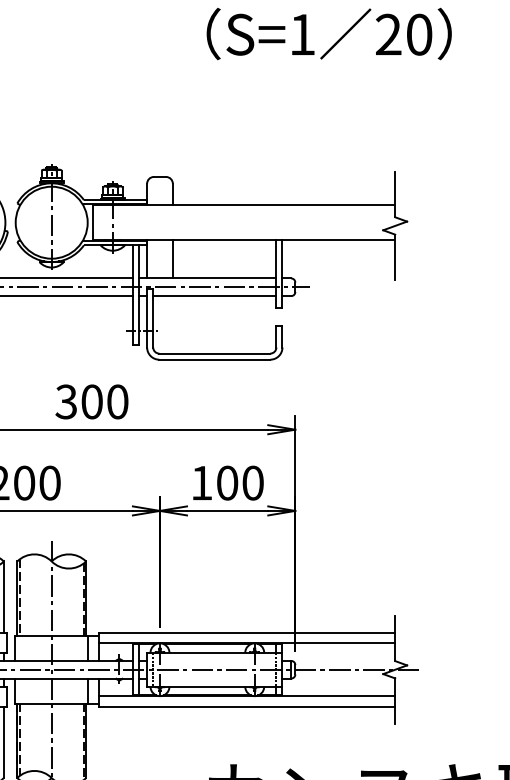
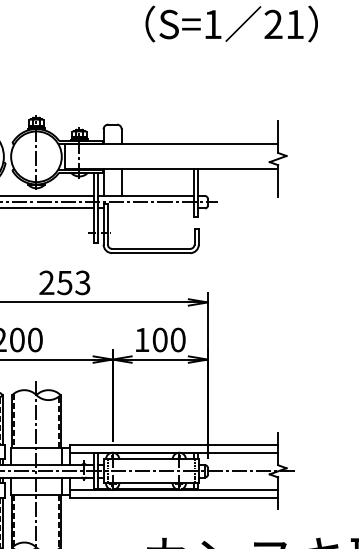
text: (419, 34) -> (295, 24), 20 -> 21
line: (213, 296) -> (150, 208), removed
text: (91, 401) -> (64, 282), 300 -> 253

